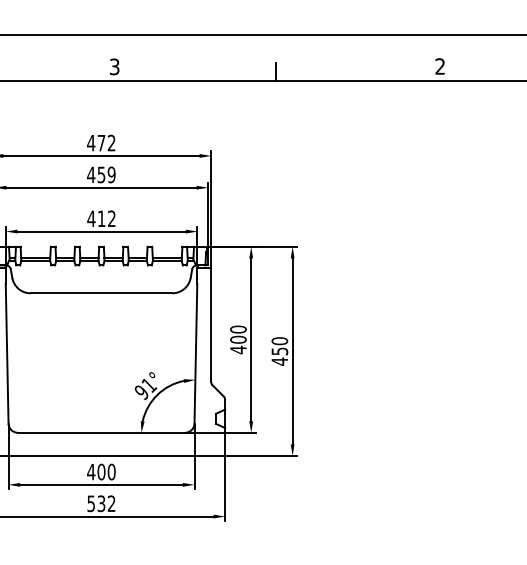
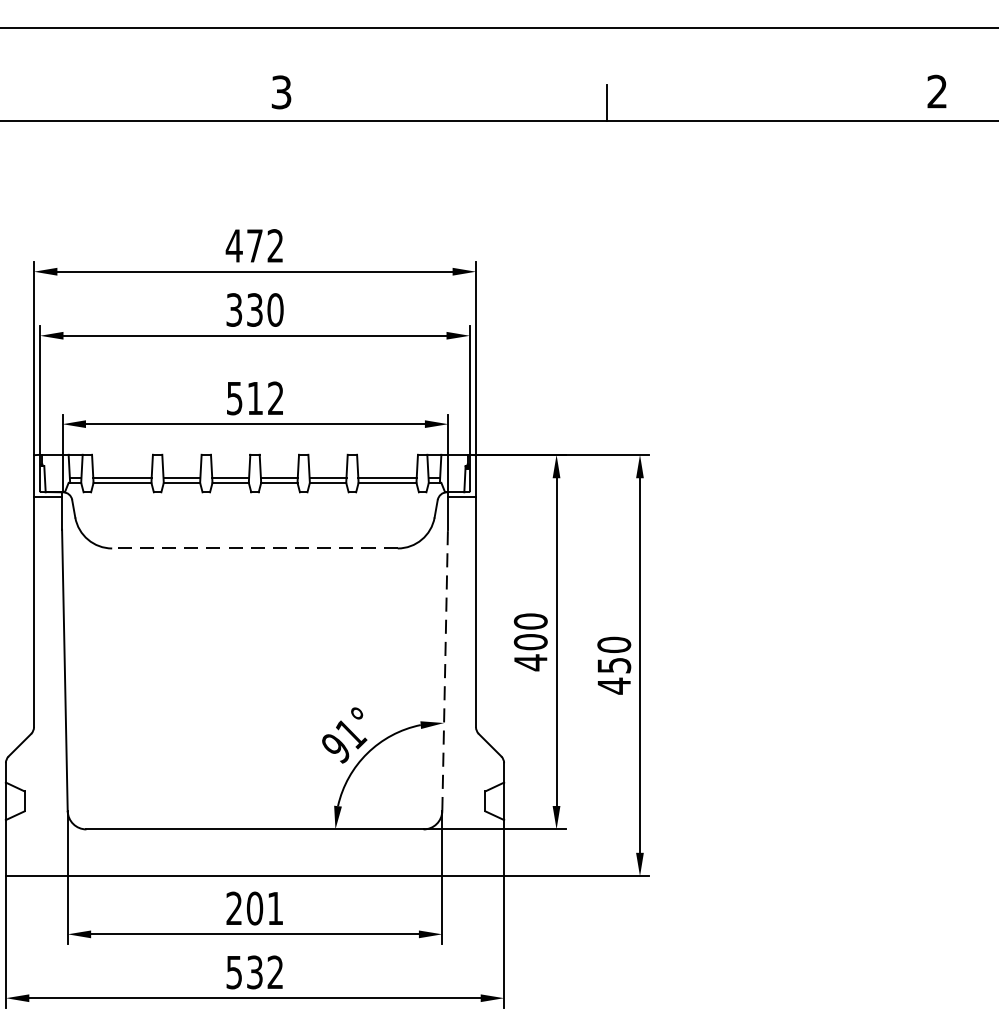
text: (101, 174) -> (254, 309), 459 -> 330
text: (91, 218) -> (234, 397), 412 -> 512
line: (101, 293) -> (254, 548), solid -> dashed
line: (195, 353) -> (444, 669), solid -> dashed
text: (101, 471) -> (254, 907), 400 -> 201

